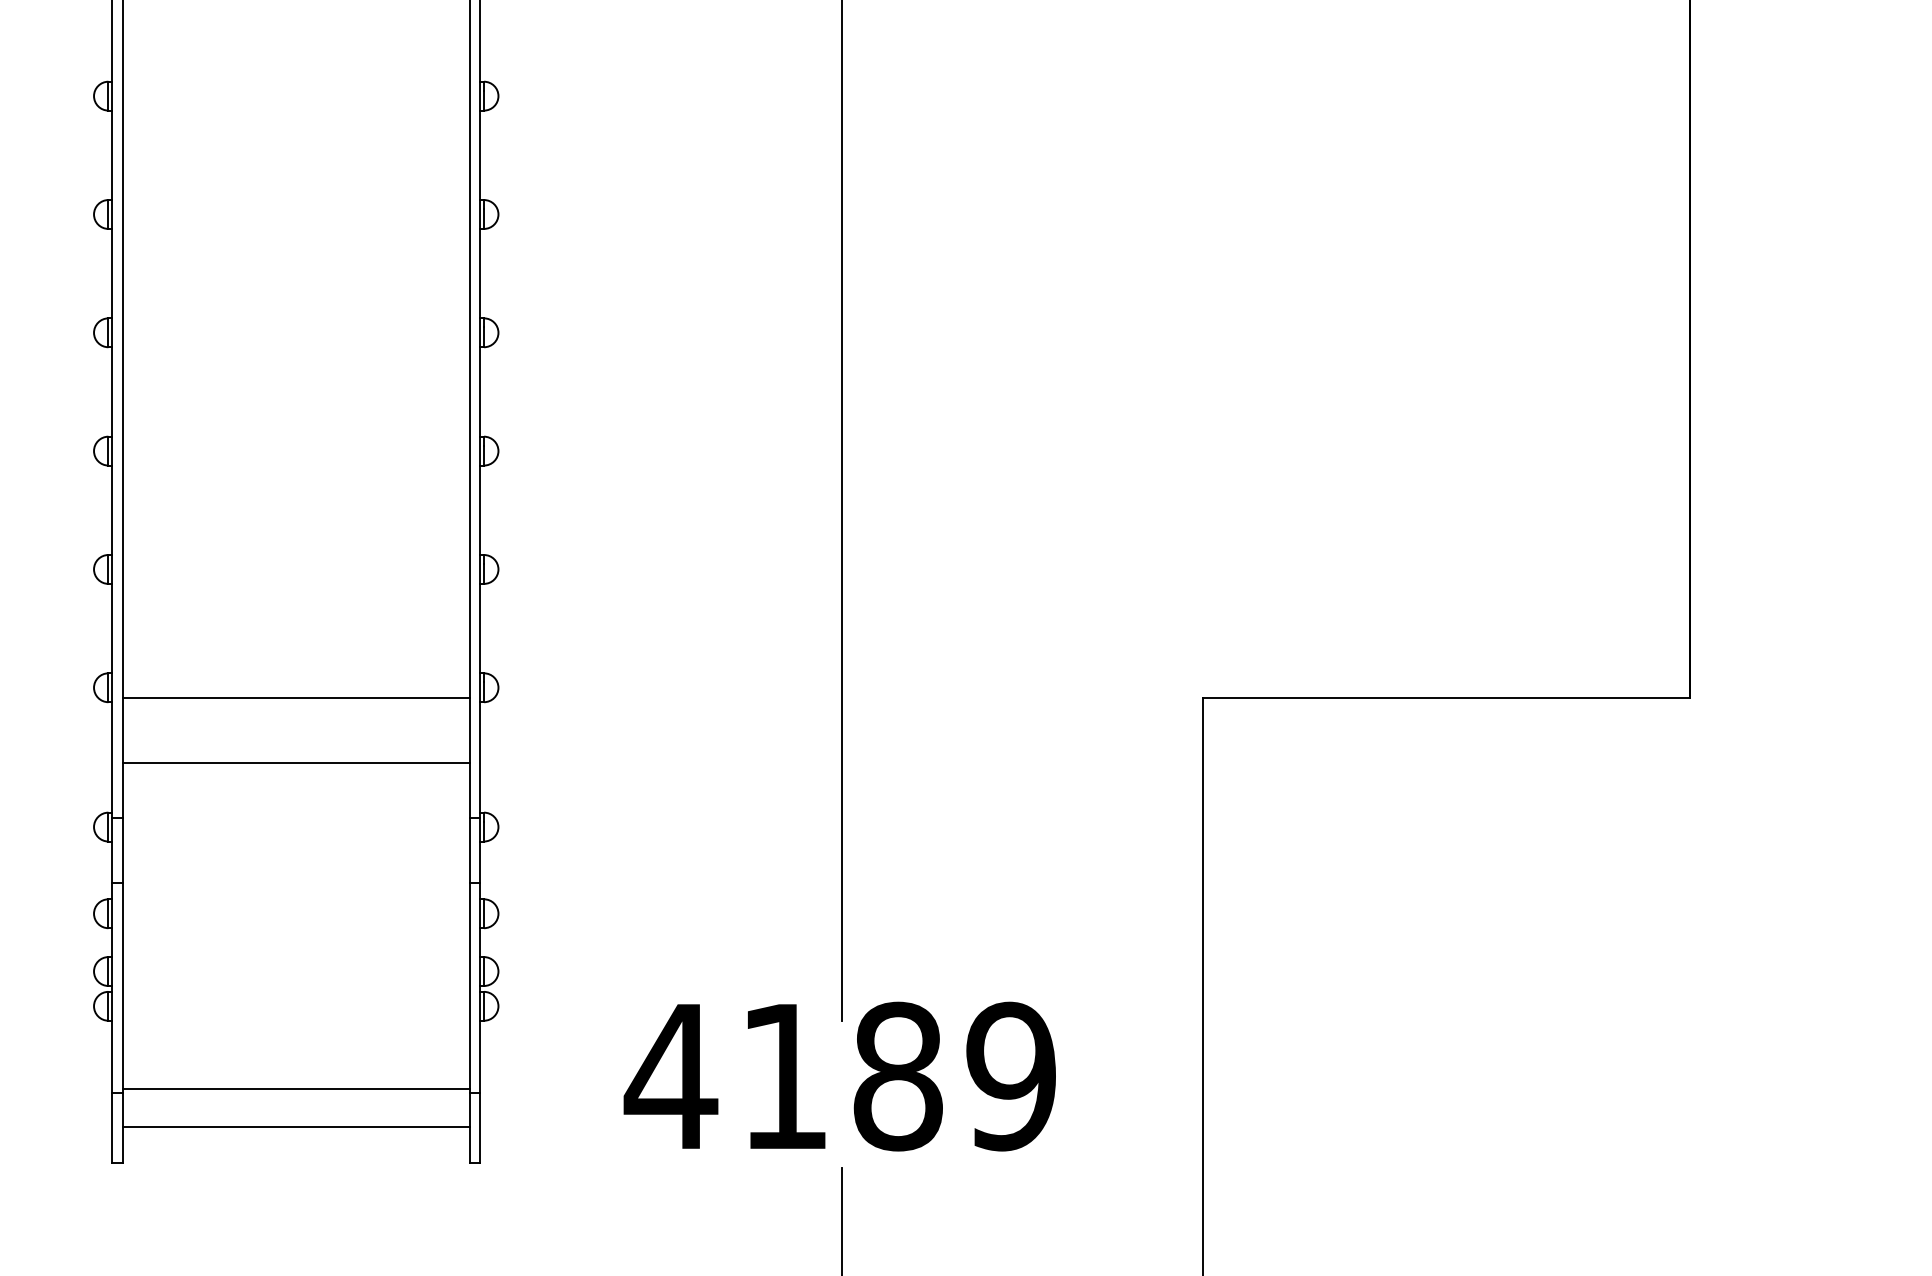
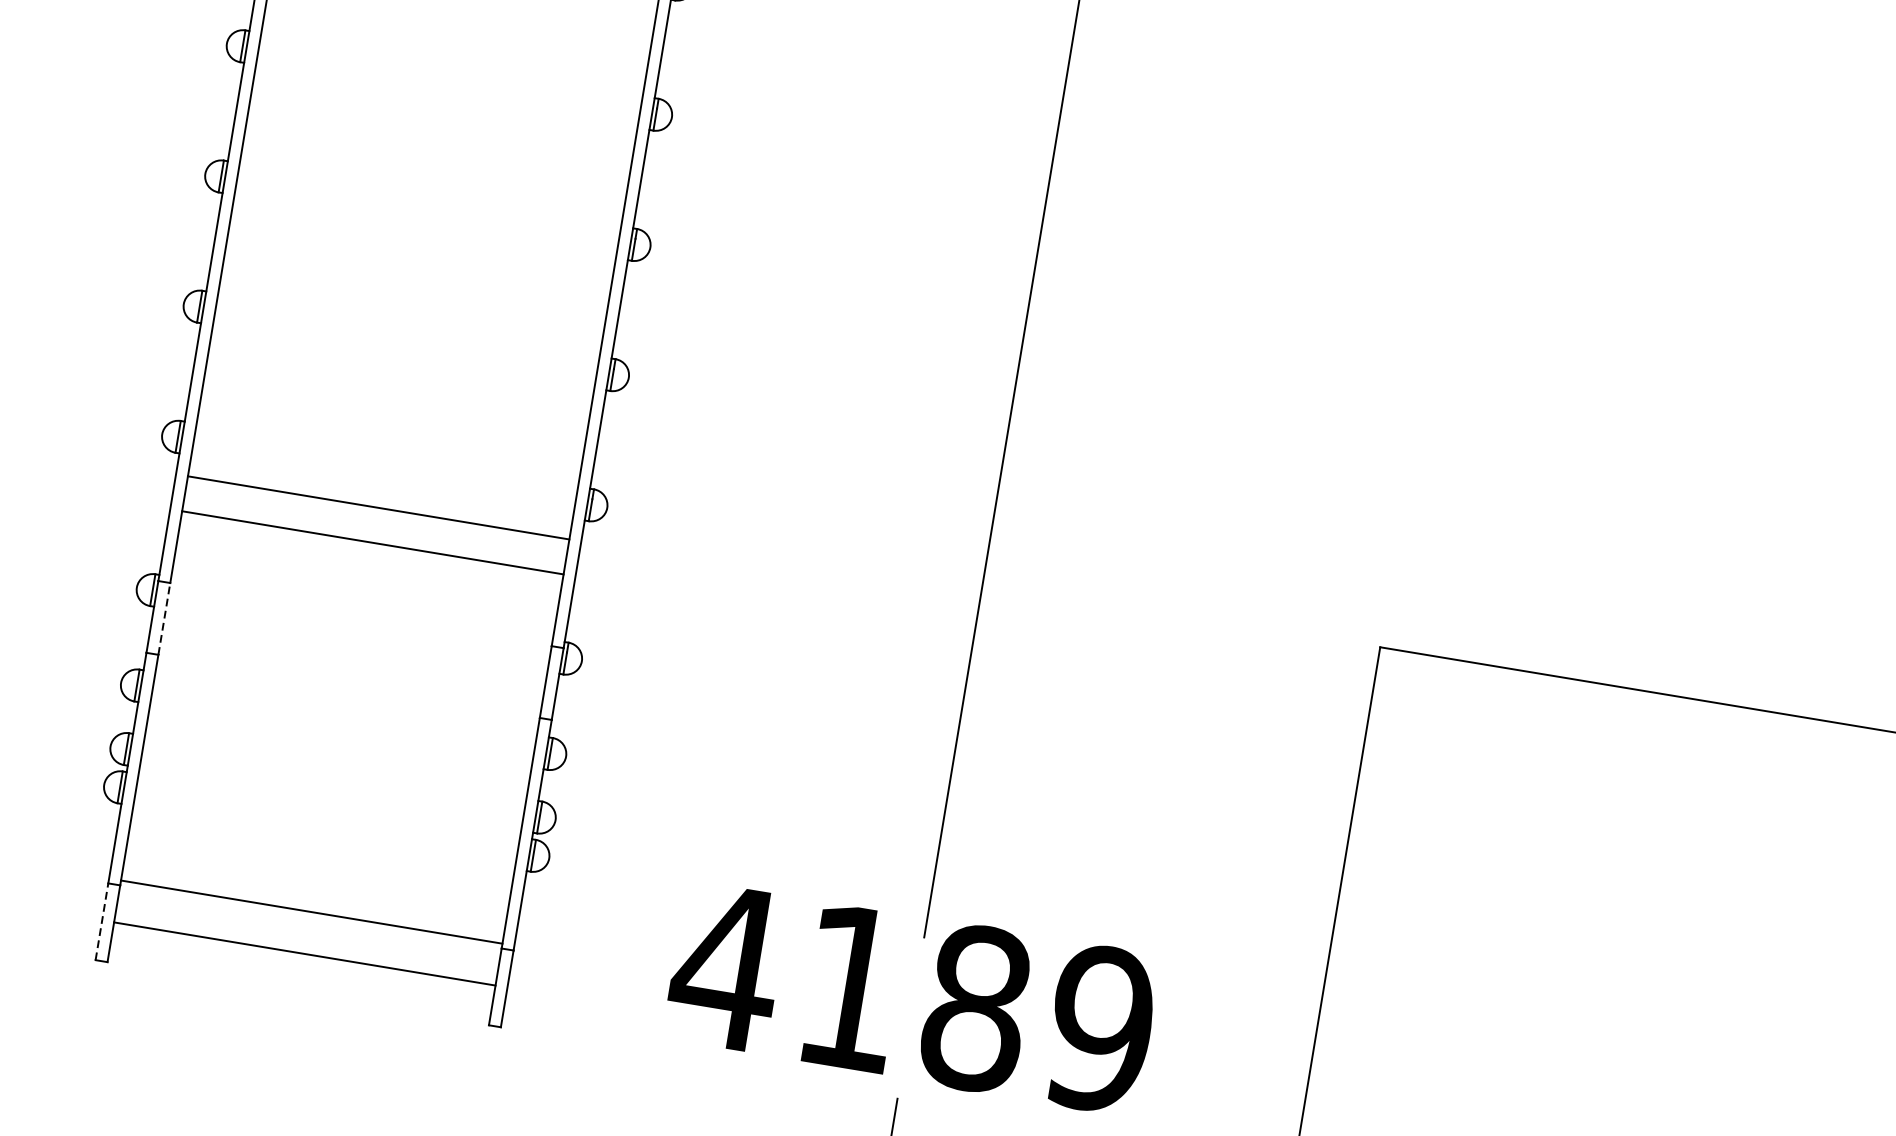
line: (295, 697) -> (372, 542), moved
line: (295, 763) -> (377, 508), moved
line: (122, 850) -> (163, 618), solid -> dashed
line: (112, 1127) -> (102, 921), solid -> dashed

